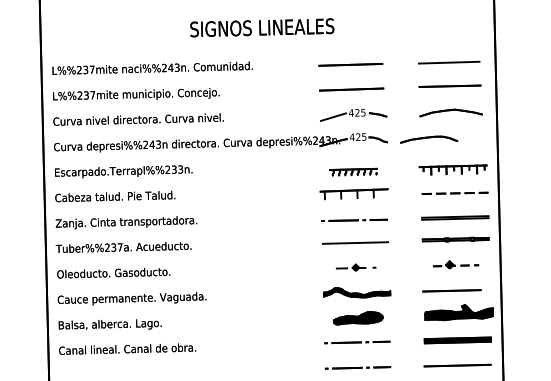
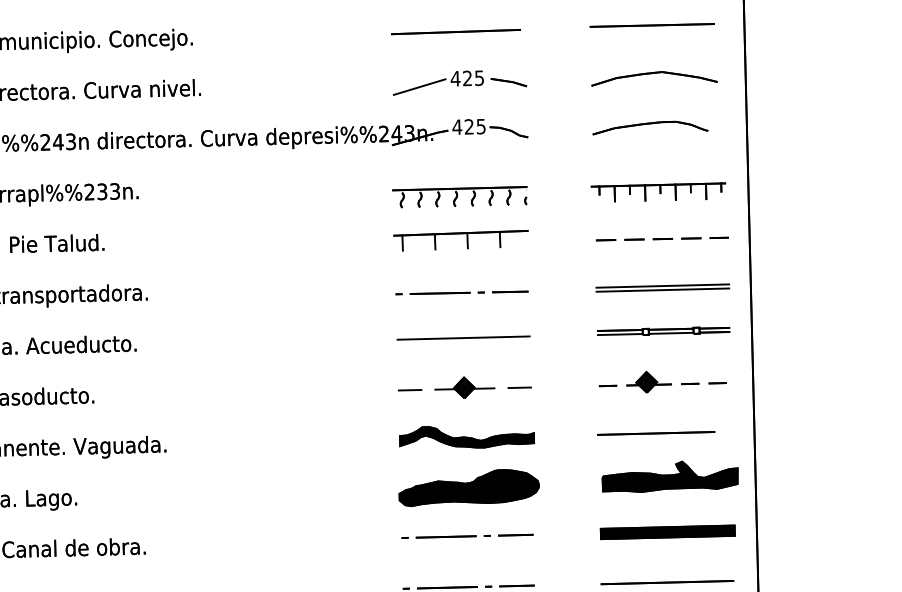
part: (429, 139) -> (651, 127), moved
part: (353, 172) -> (459, 197), size x1.43
part: (455, 264) -> (663, 380), size x1.43
part: (355, 267) -> (463, 386), size x1.67
part: (358, 318) -> (469, 488), size x1.43

